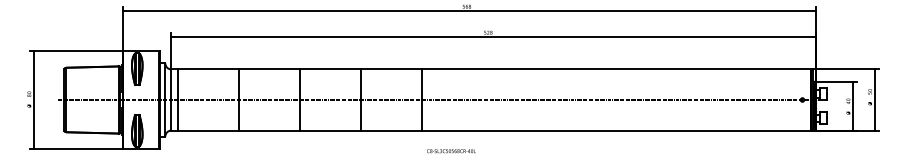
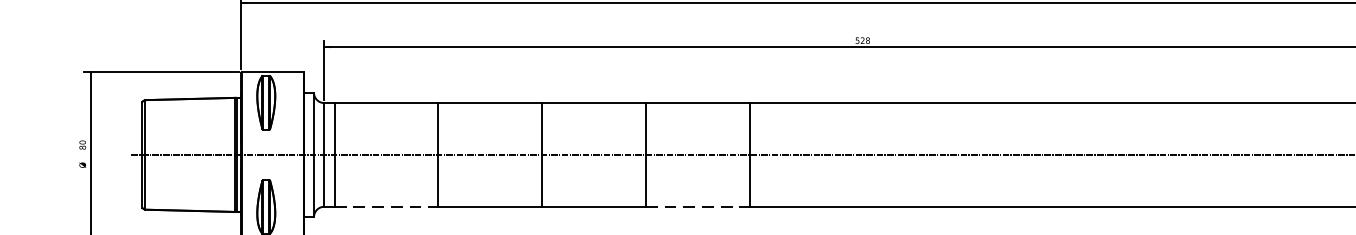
line: (208, 130) -> (387, 206), solid -> dashed
line: (391, 130) -> (698, 206), solid -> dashed

